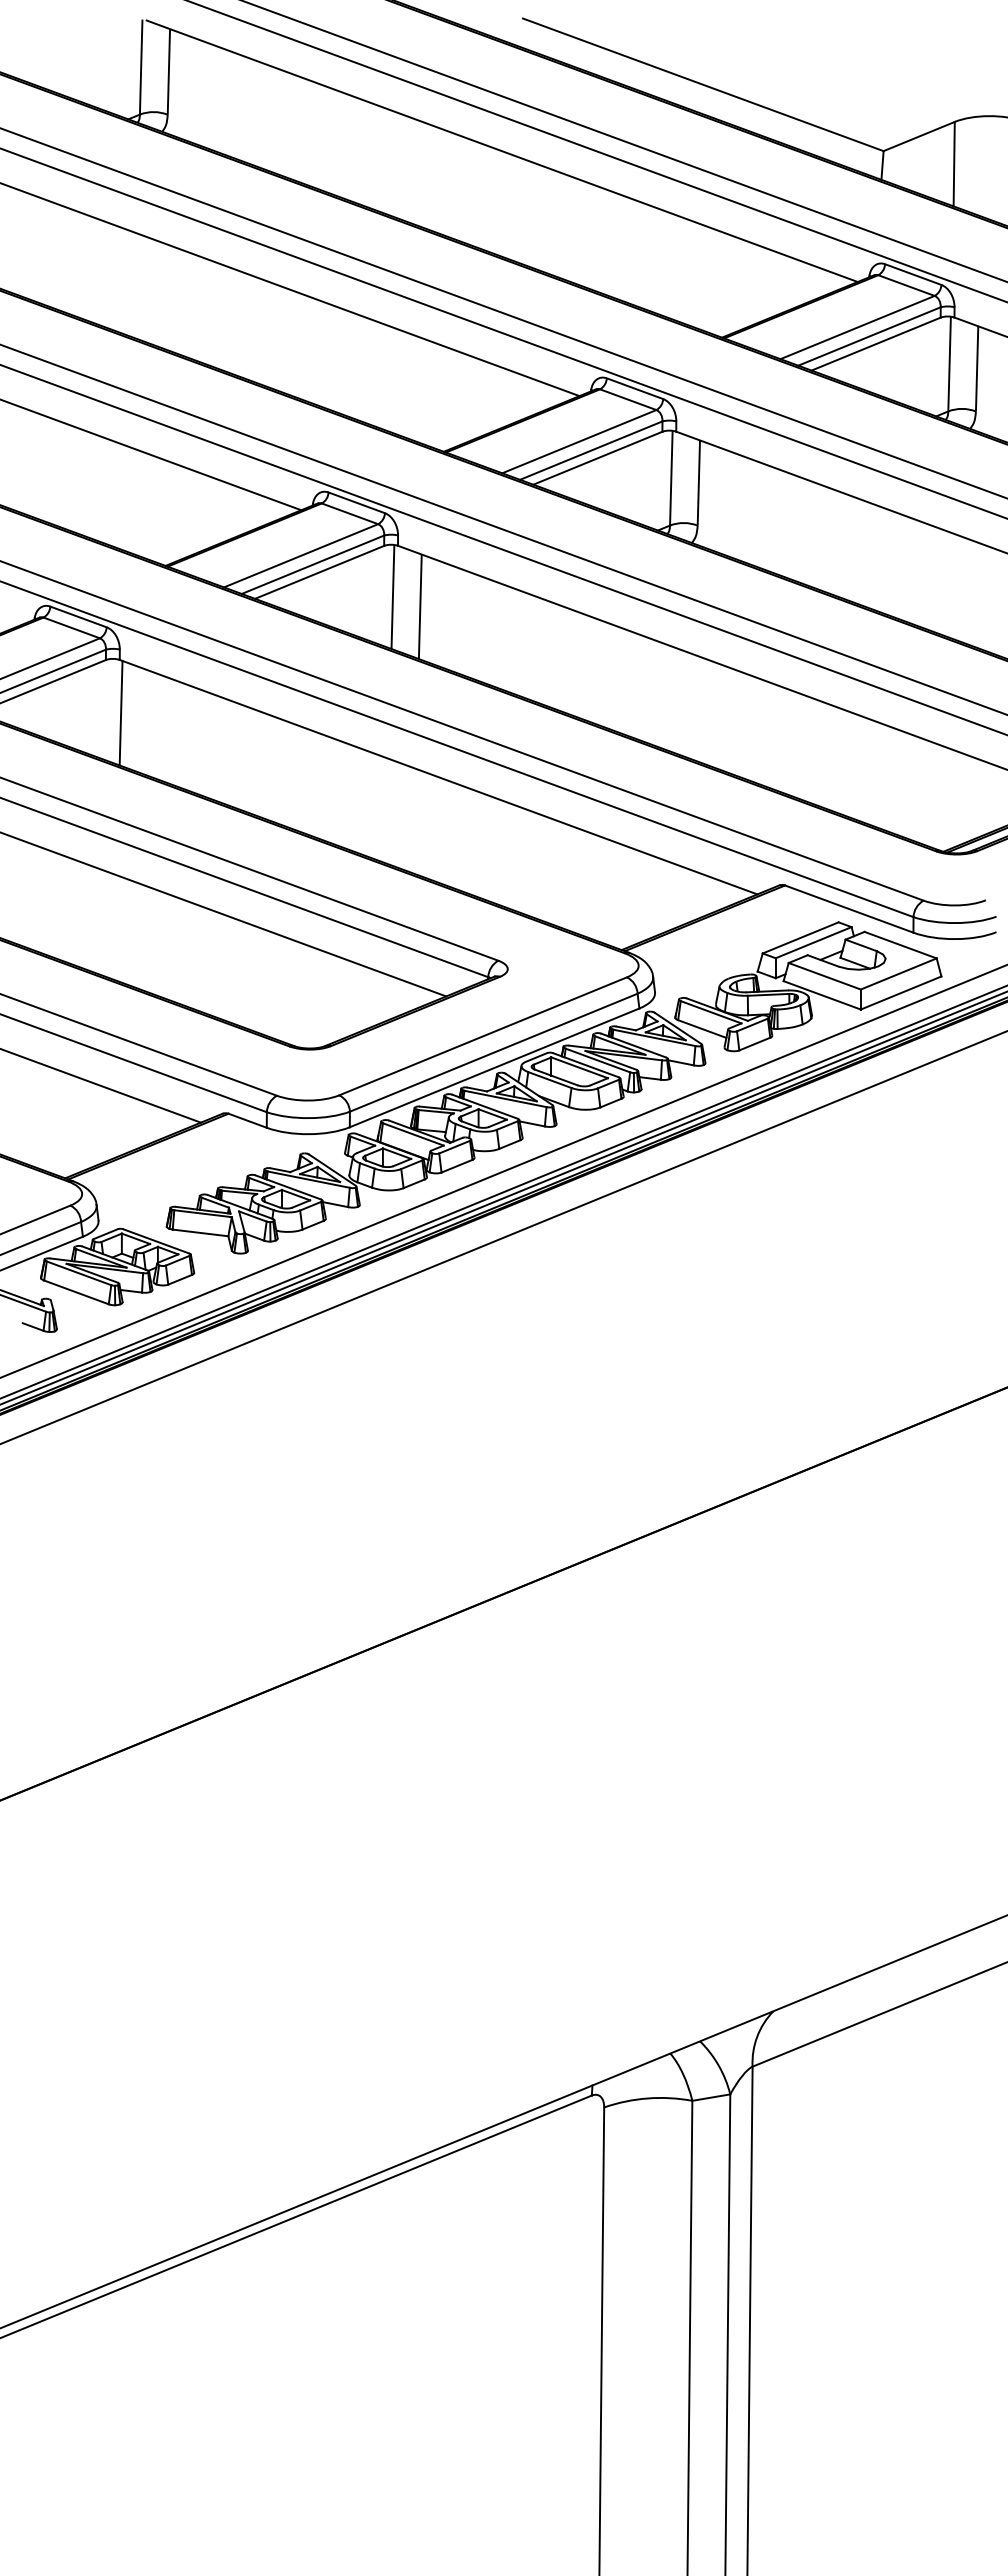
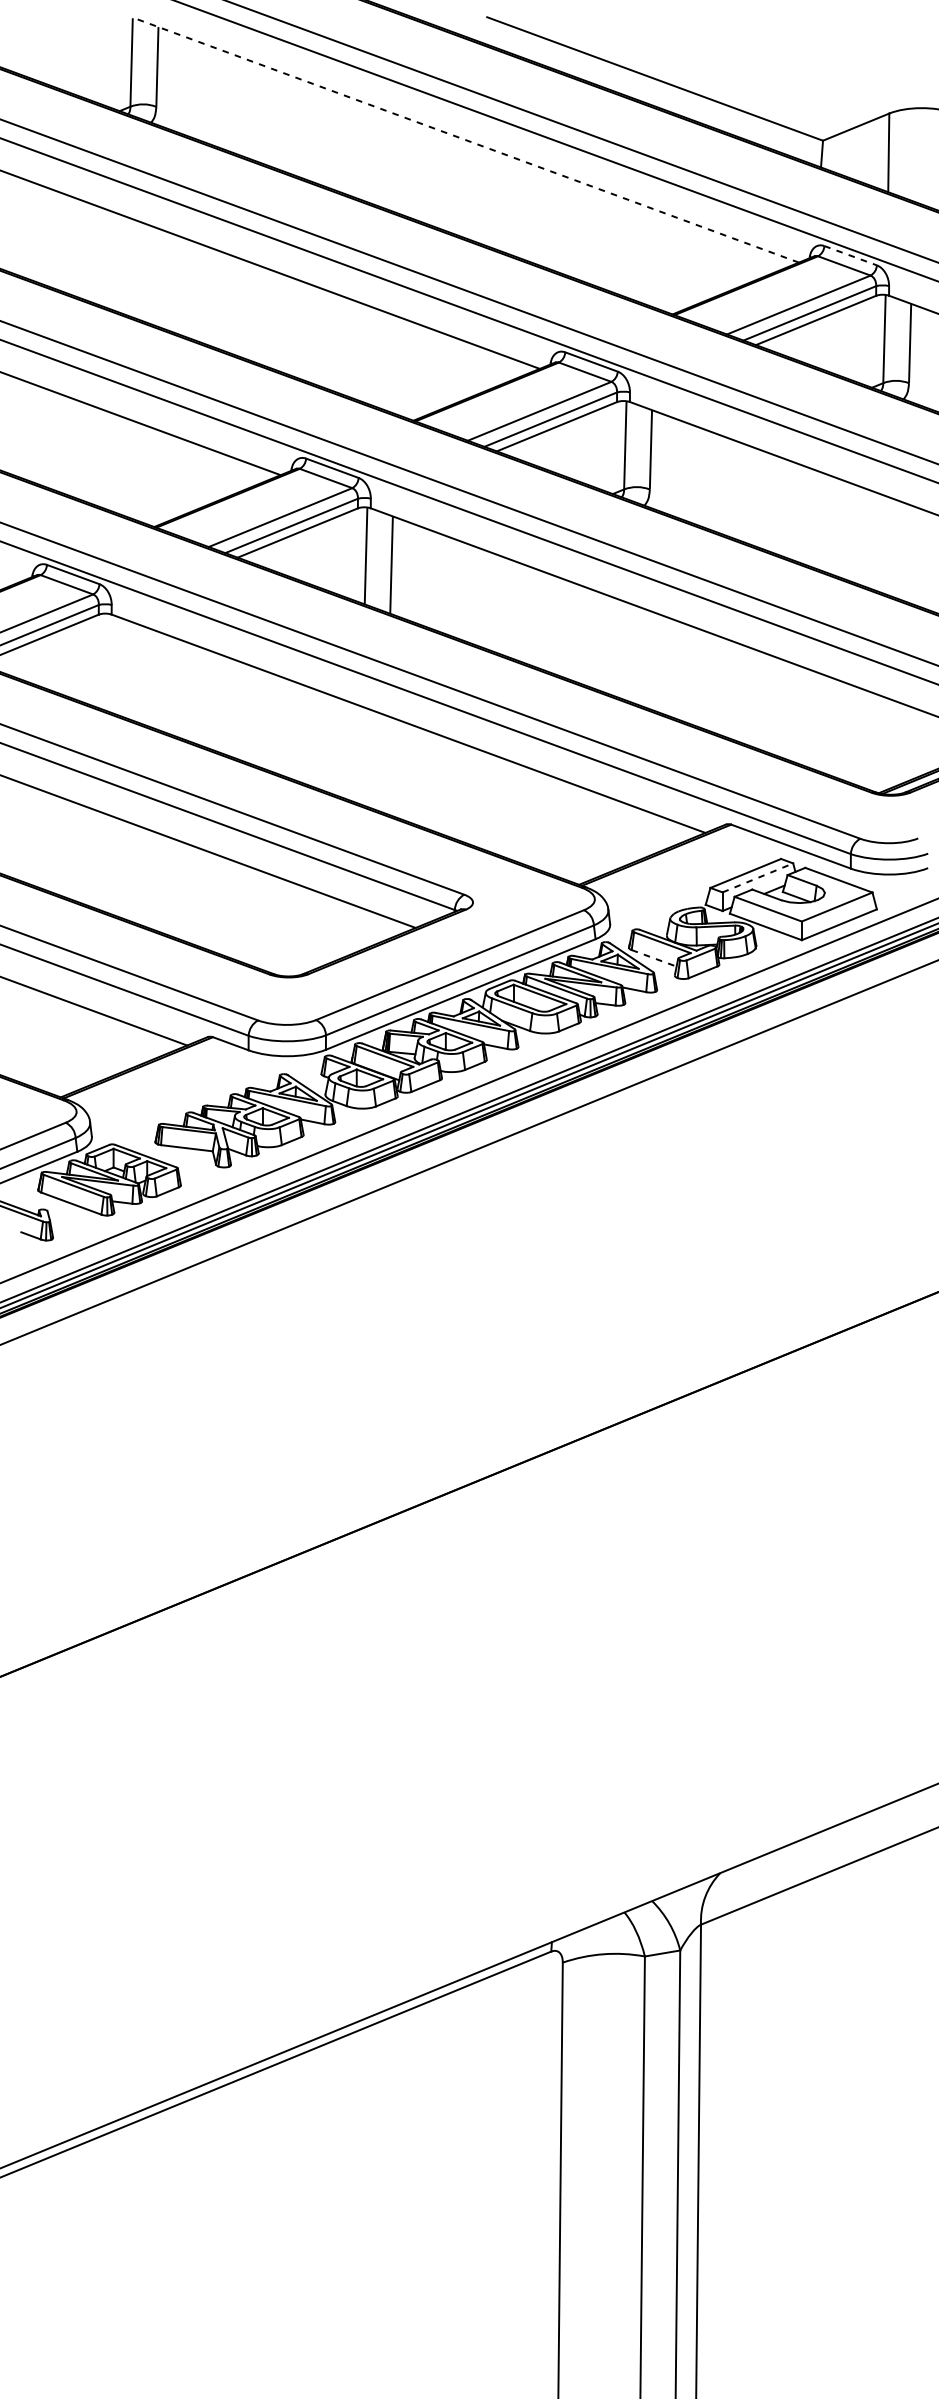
line: (502, 151) -> (468, 141), solid -> dashed
line: (913, 274) -> (850, 255), solid -> dashed
line: (120, 712) -> (112, 663), removed
line: (813, 942) -> (757, 877), solid -> dashed
line: (702, 1029) -> (654, 958), solid -> dashed

